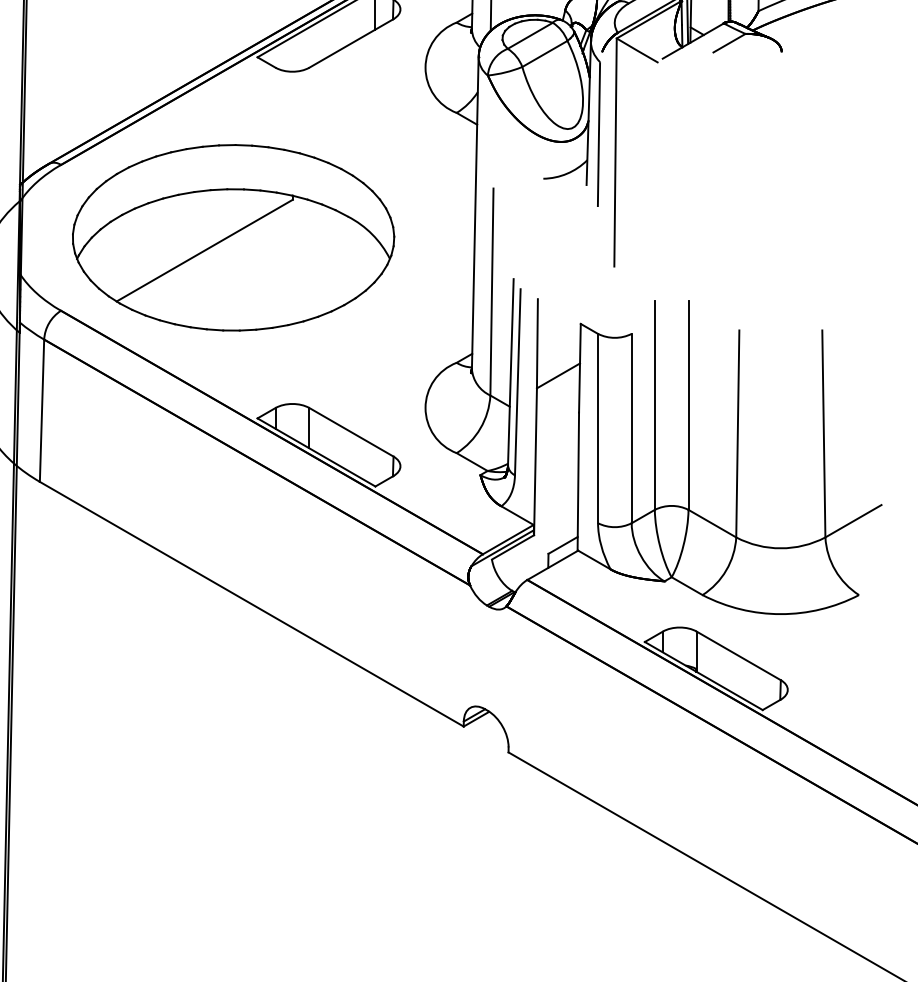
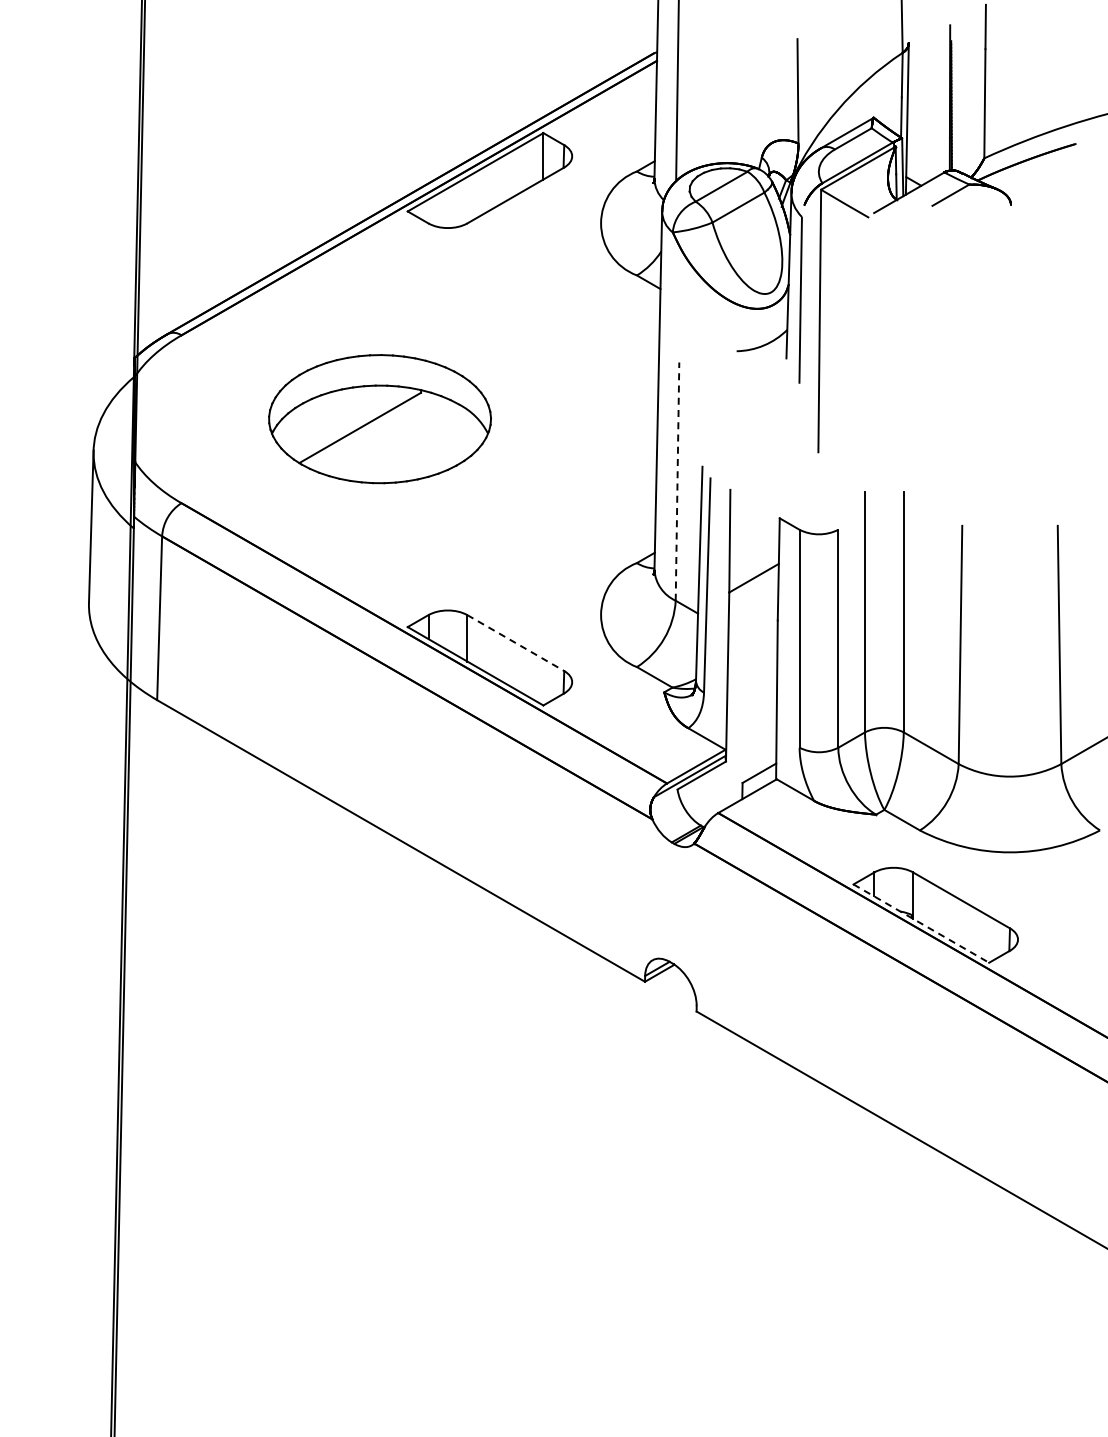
part: (233, 237) -> (379, 418), size x0.6
line: (491, 291) -> (677, 481), solid -> dashed
line: (351, 432) -> (515, 643), solid -> dashed
line: (703, 675) -> (921, 923), solid -> dashed

